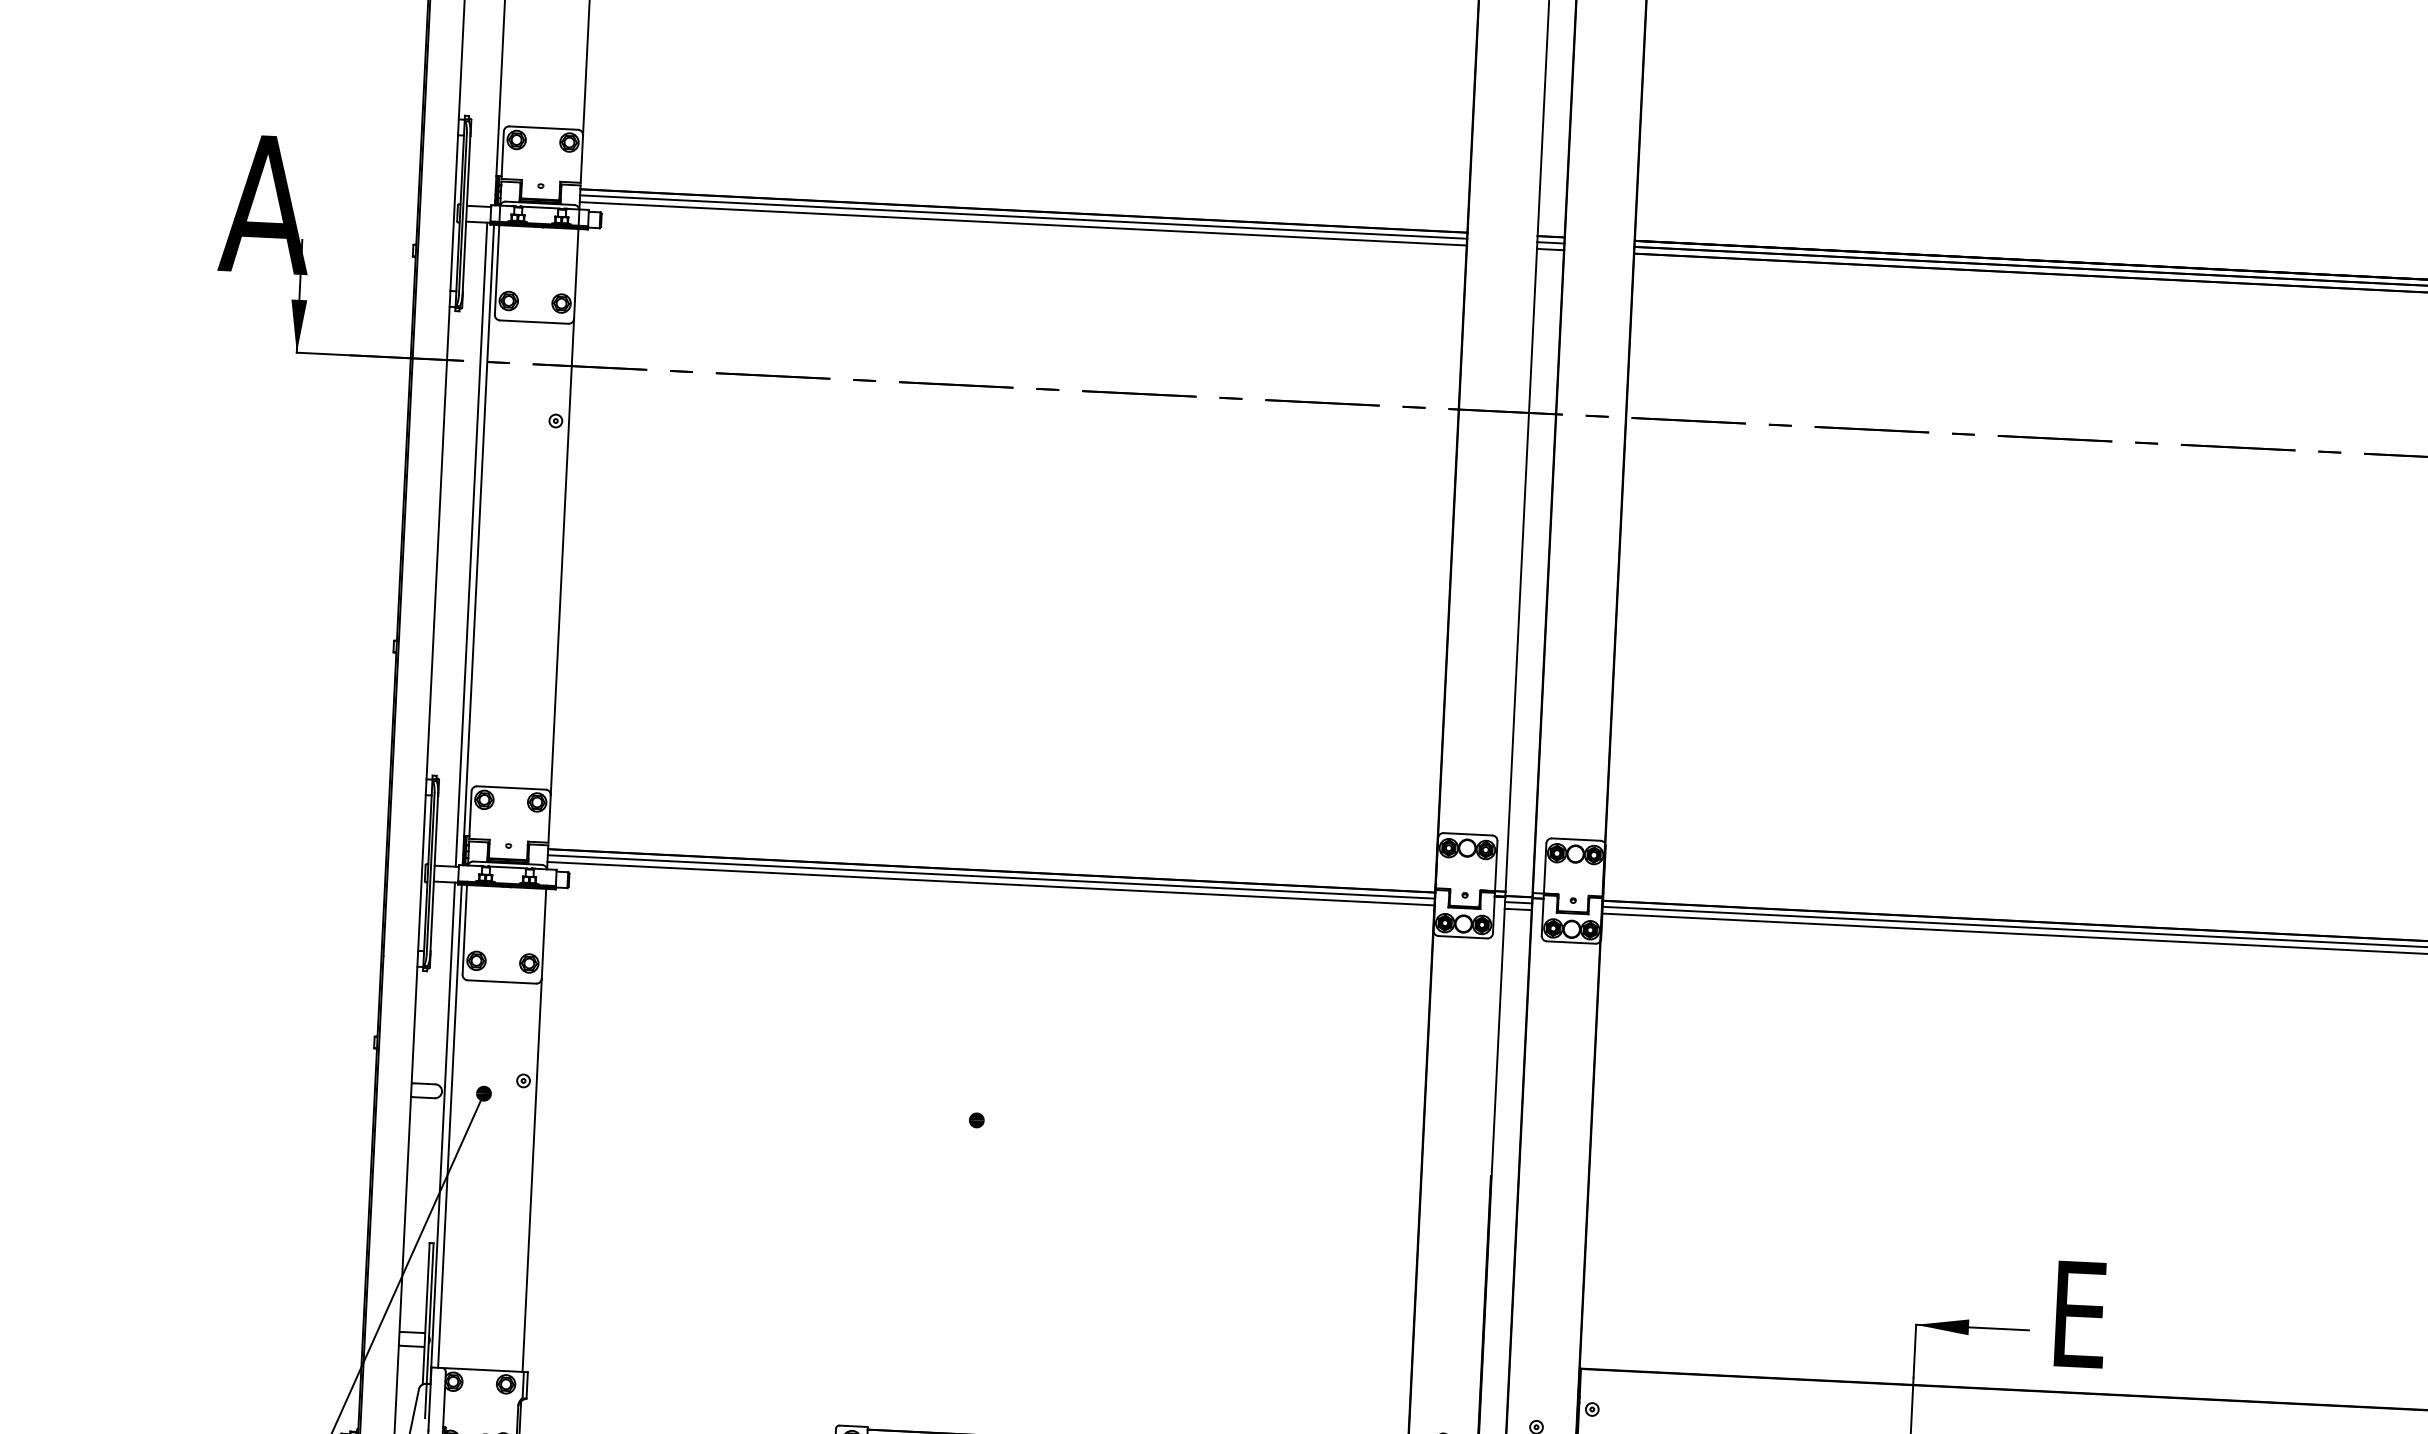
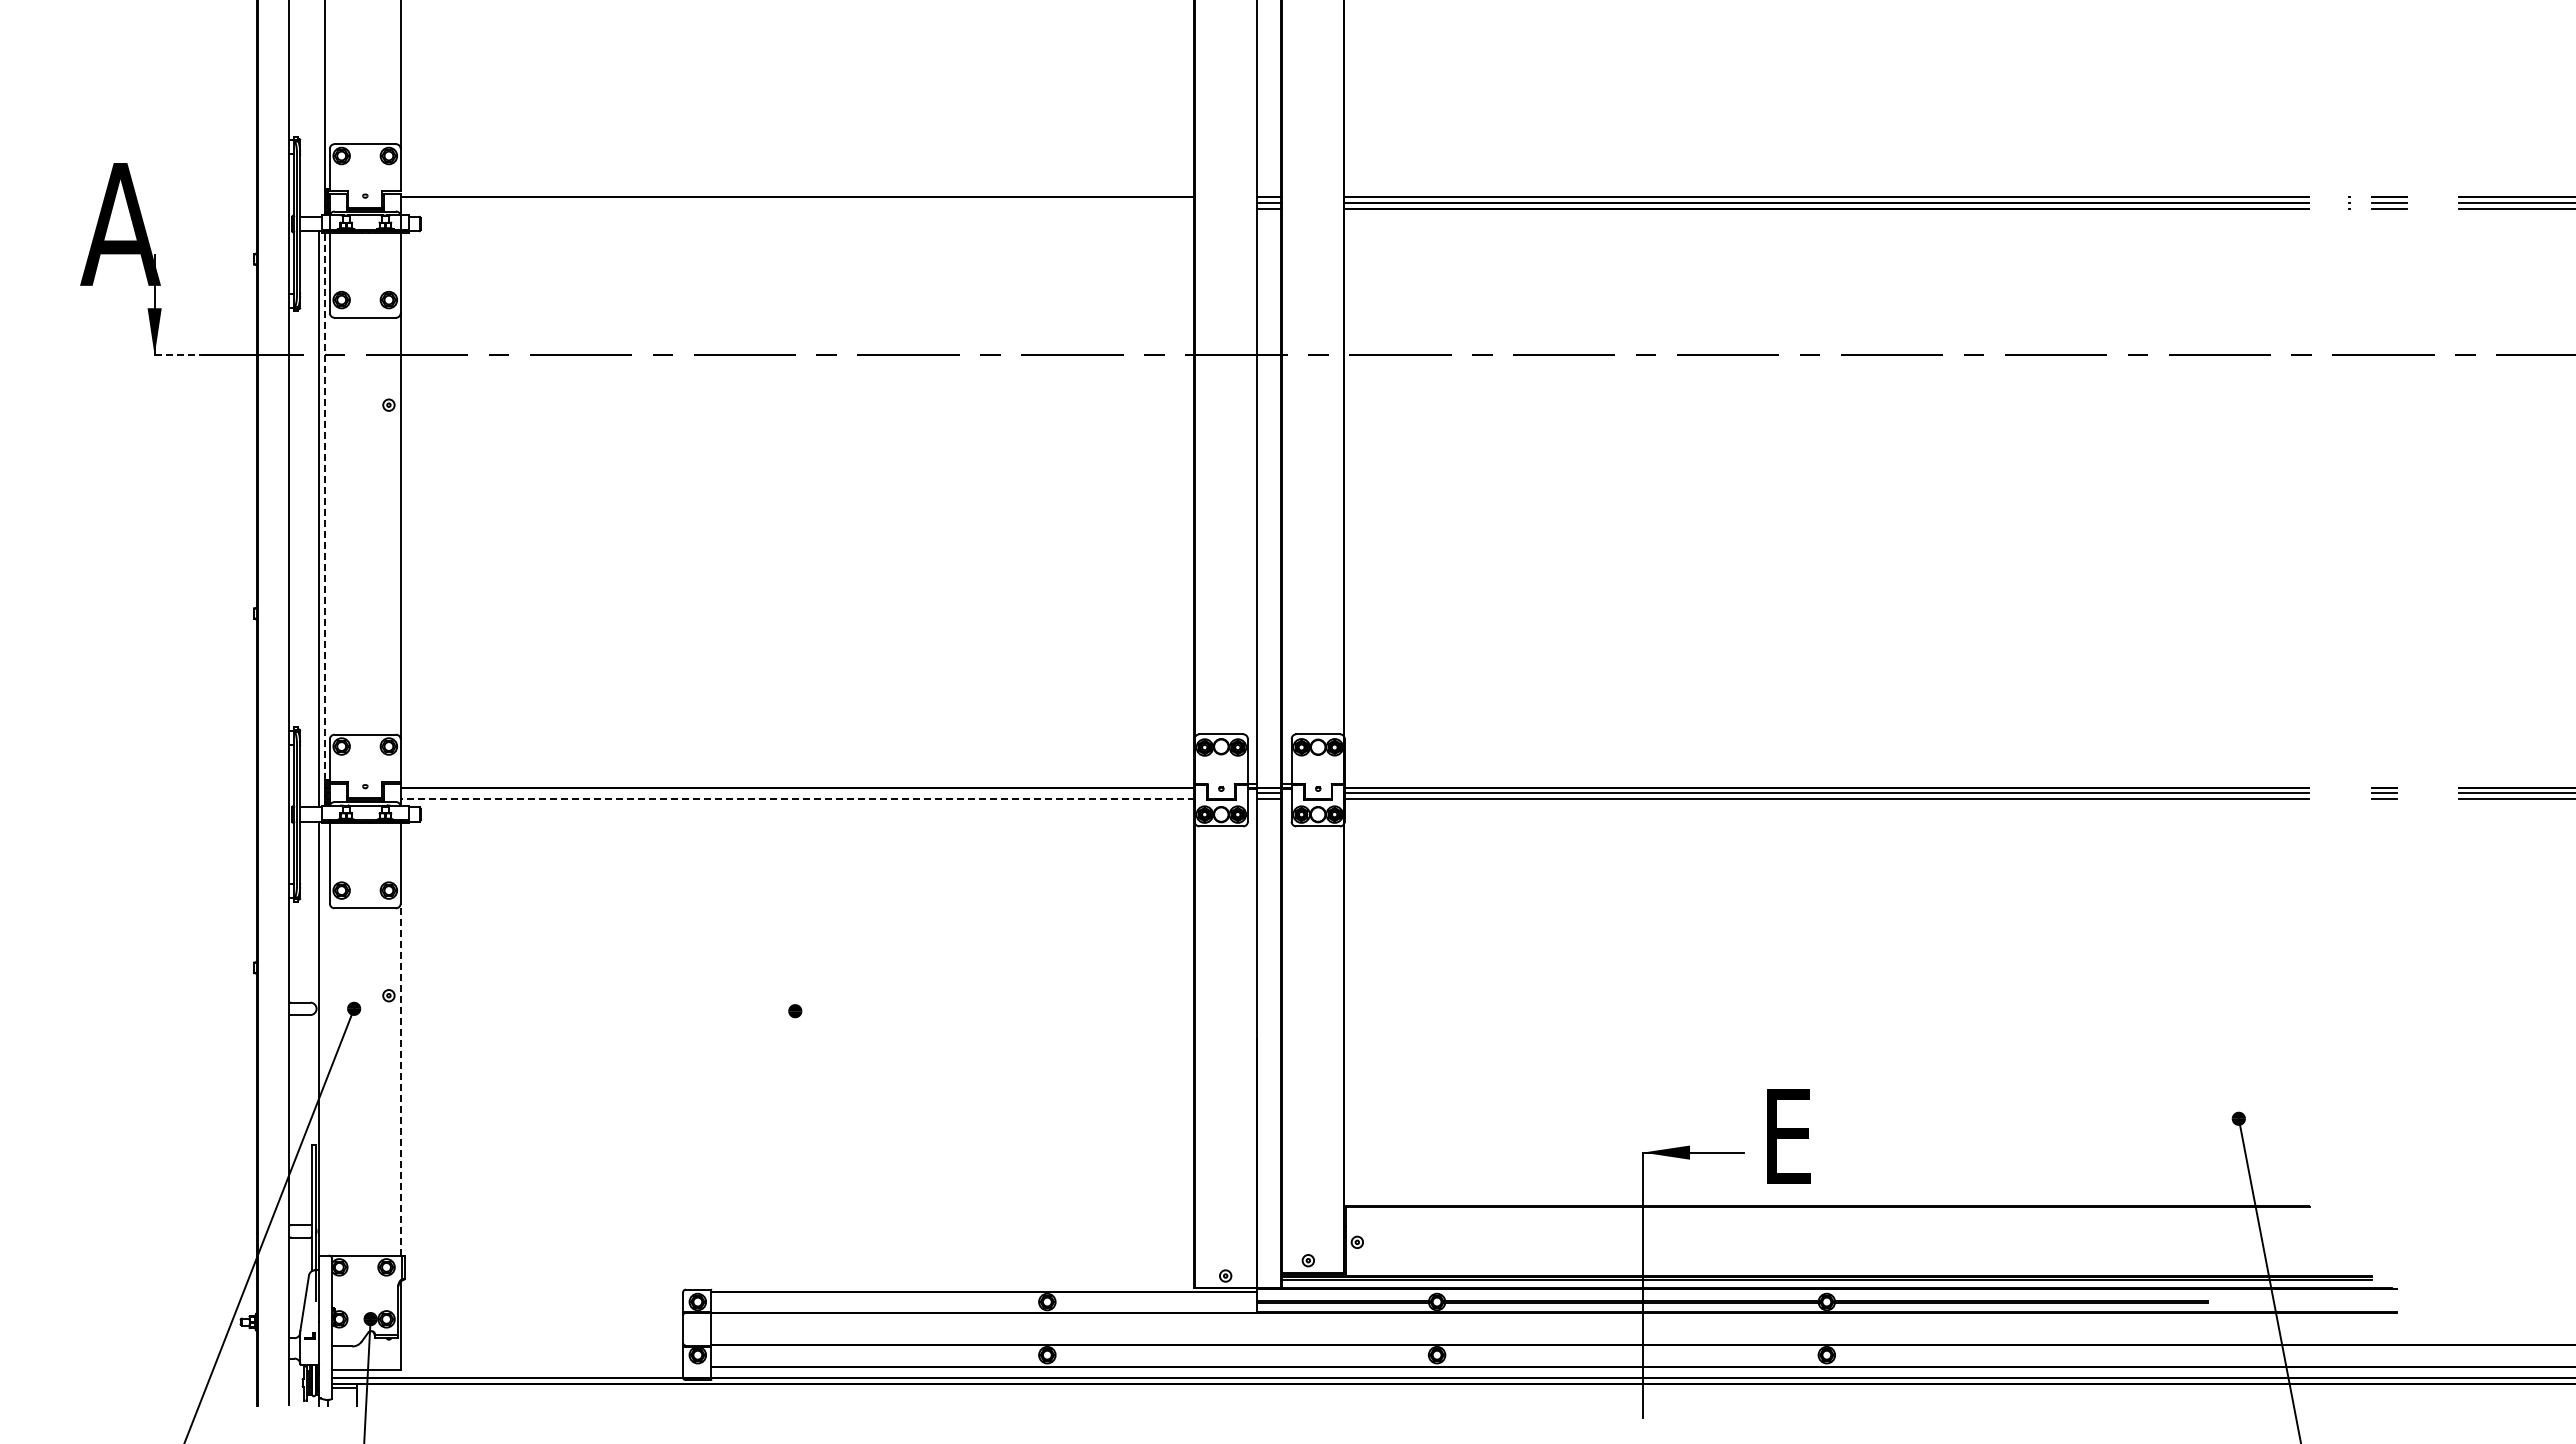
line: (1023, 216) -> (797, 202), removed
line: (1023, 223) -> (797, 208), removed
line: (323, 354) -> (178, 355), solid -> dashed
line: (479, 529) -> (325, 505), solid -> dashed
line: (991, 877) -> (797, 793), removed
line: (990, 883) -> (797, 799), solid -> dashed
line: (450, 1126) -> (325, 1039), removed
line: (531, 1175) -> (400, 1079), solid -> dashed

